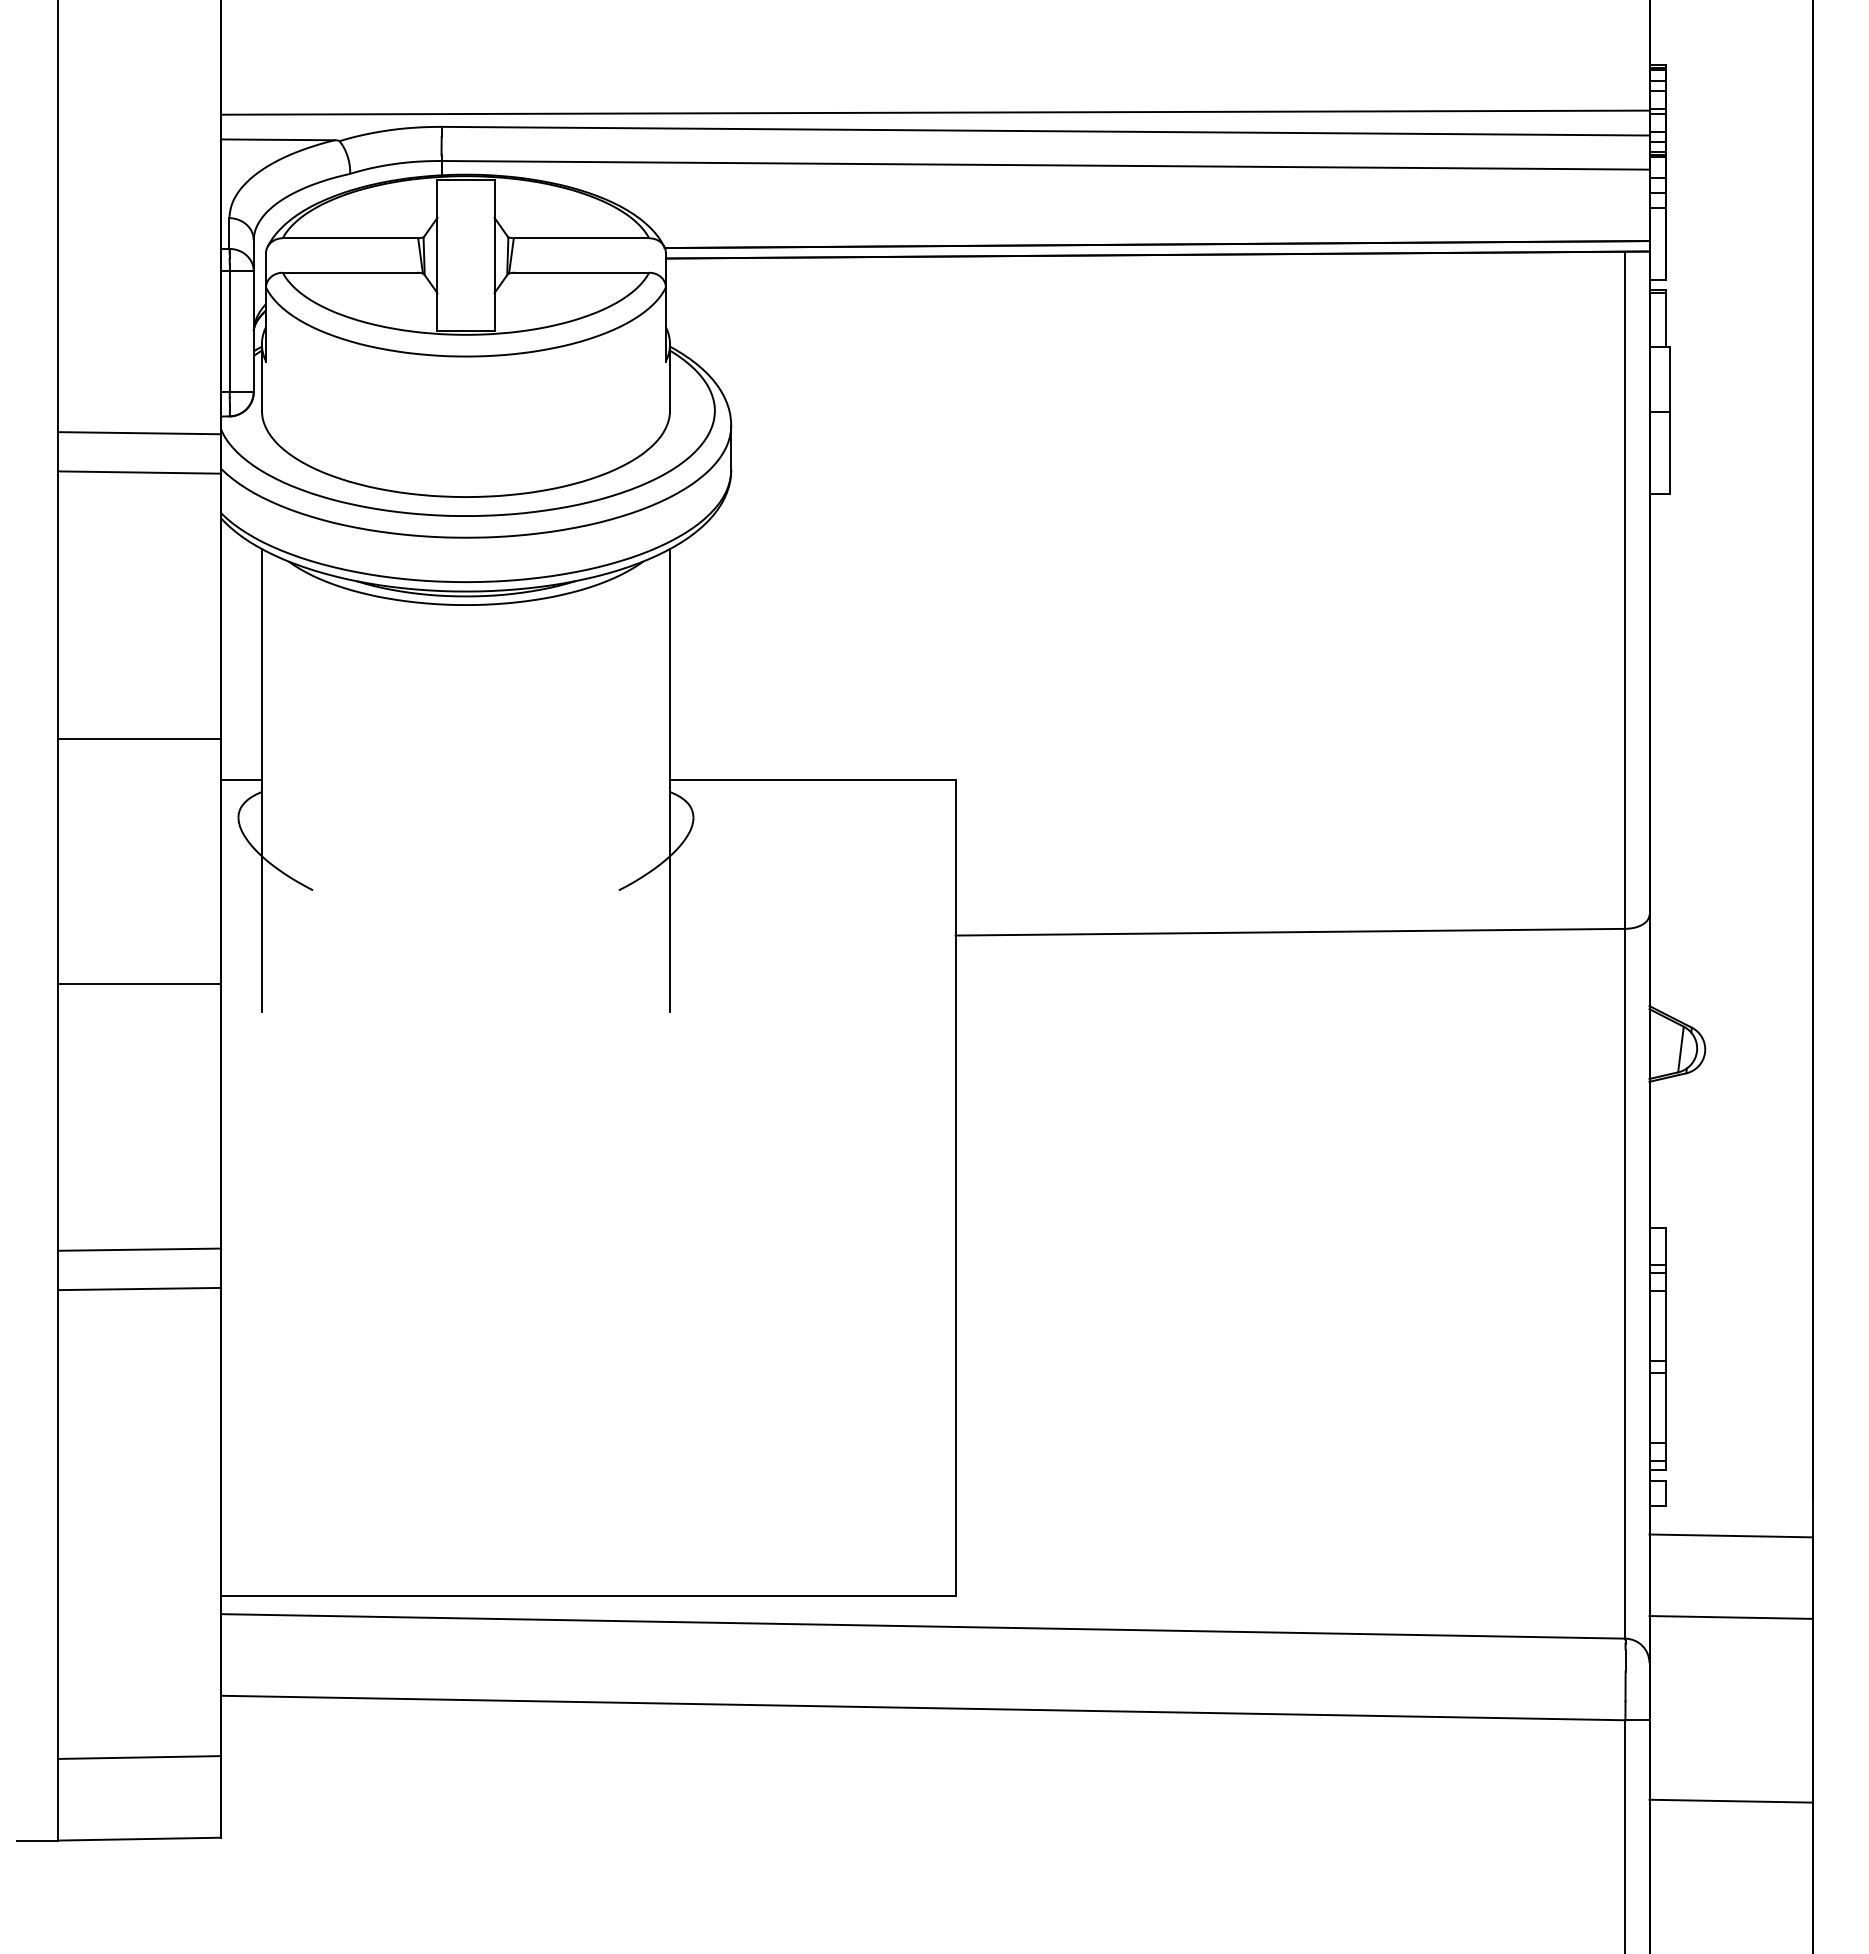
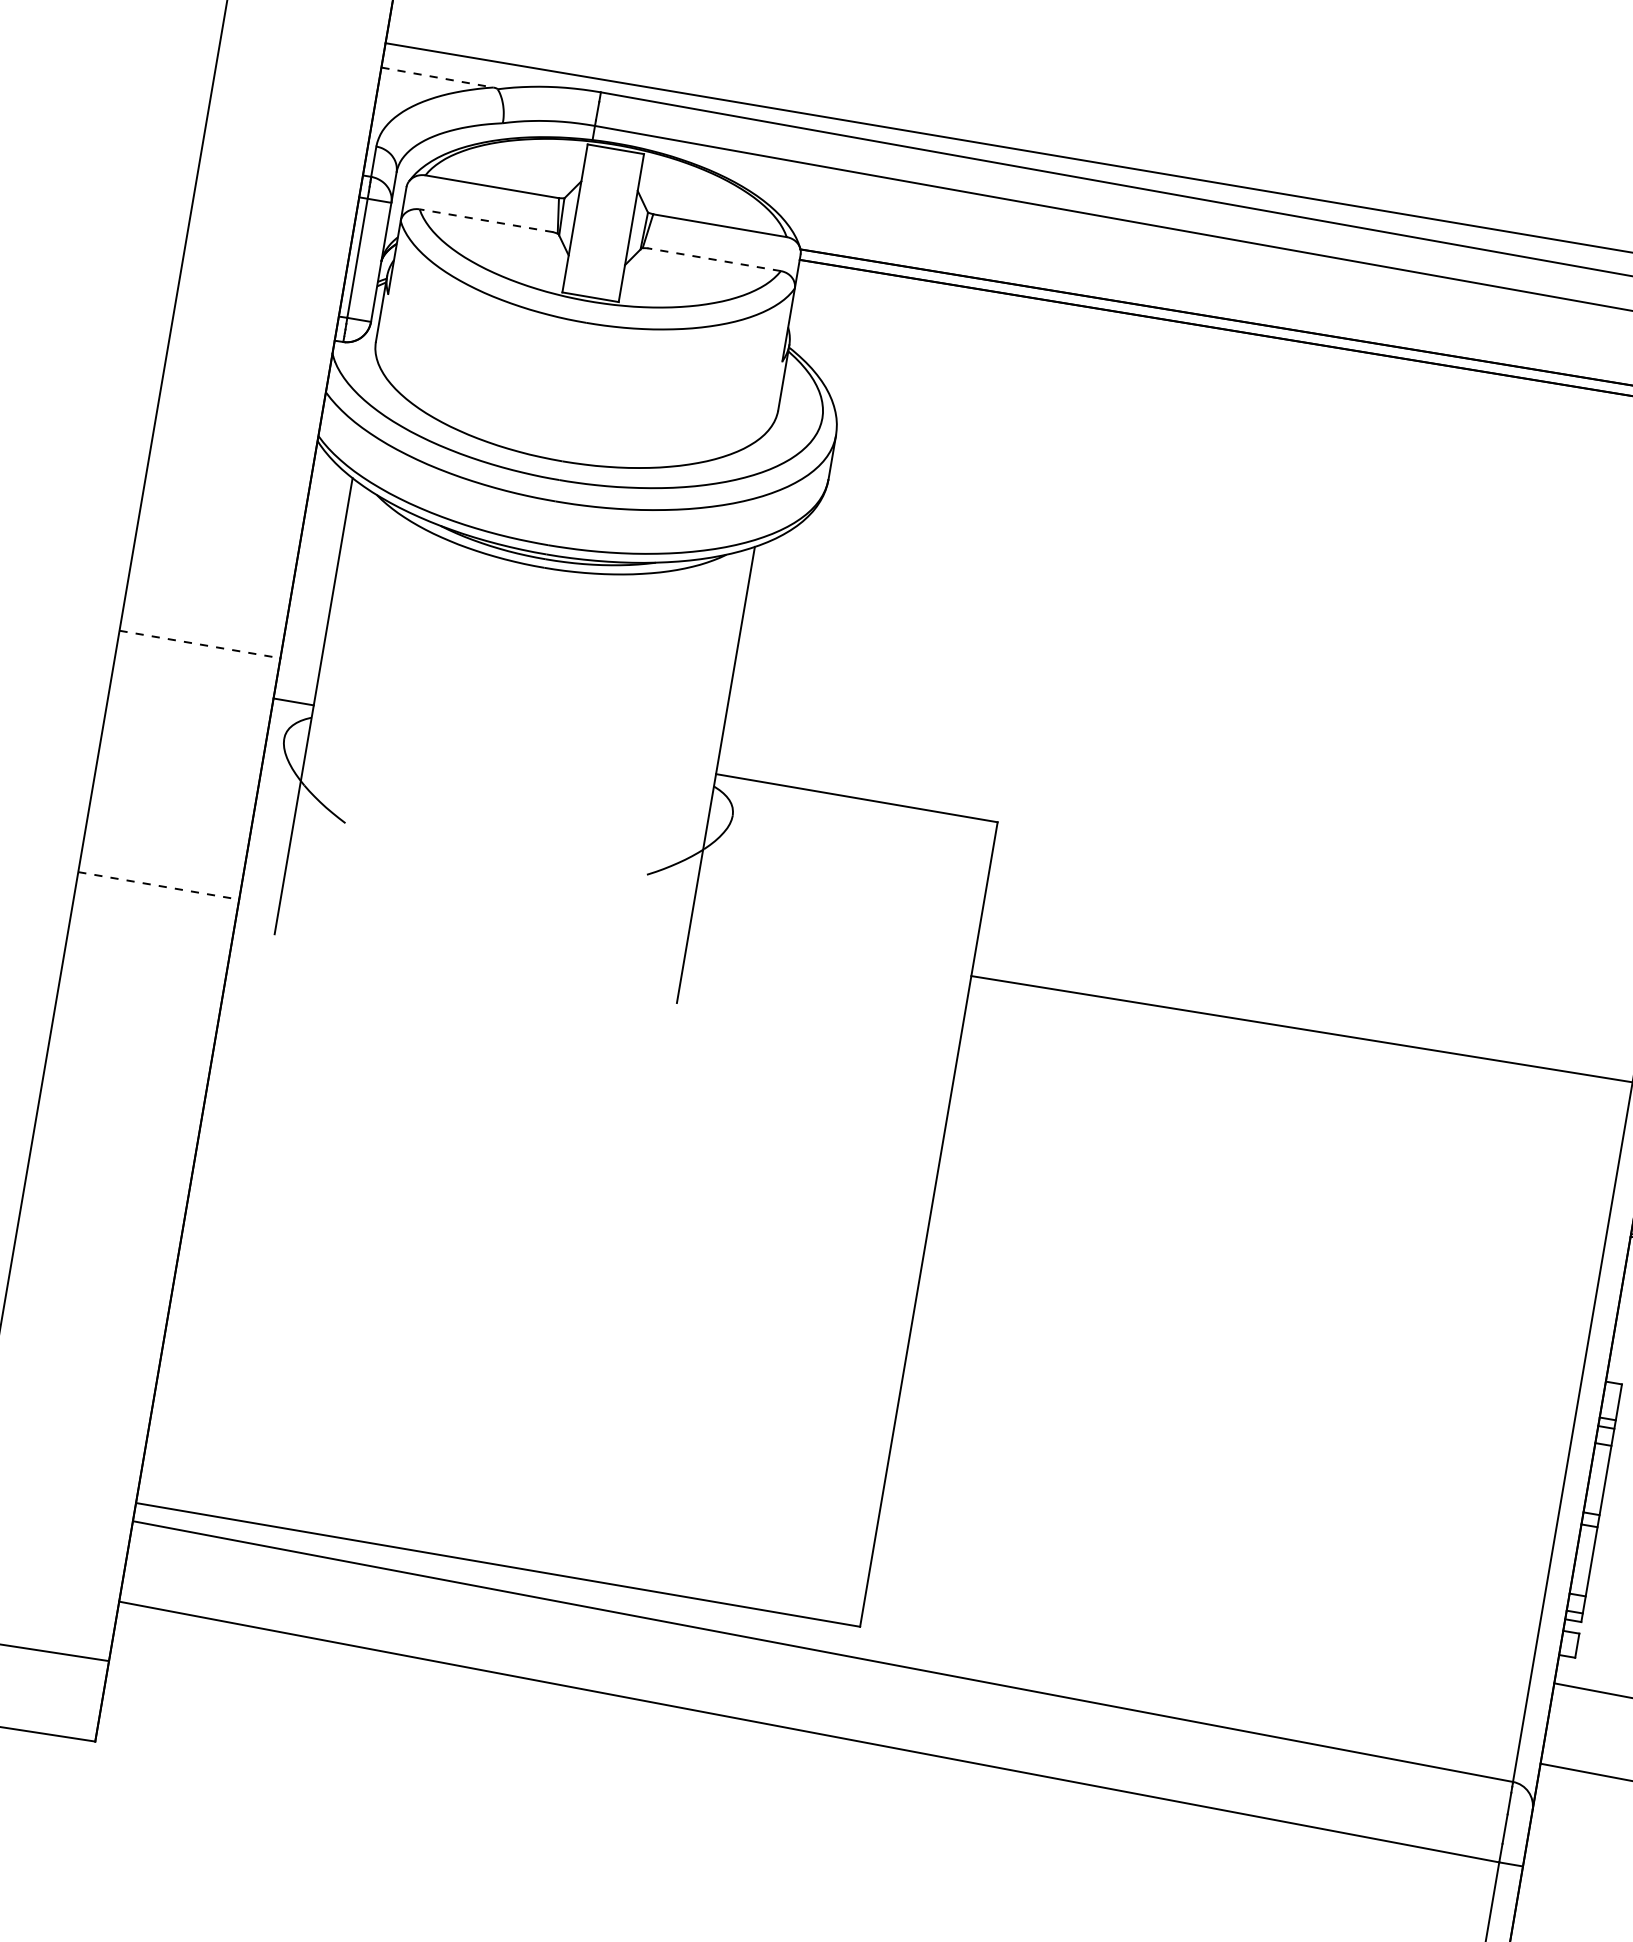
line: (277, 139) -> (436, 77), solid -> dashed
line: (350, 272) -> (486, 220), solid -> dashed
line: (581, 272) -> (714, 259), solid -> dashed
line: (139, 433) -> (251, 343), removed
line: (139, 472) -> (244, 382), removed
line: (139, 738) -> (200, 644), solid -> dashed
line: (139, 983) -> (158, 885), solid -> dashed
line: (139, 1249) -> (113, 1148), removed
line: (139, 1288) -> (107, 1186), removed

